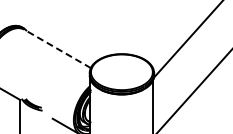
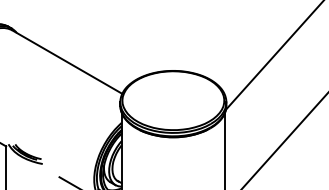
line: (57, 48) -> (67, 61), dashed -> solid

